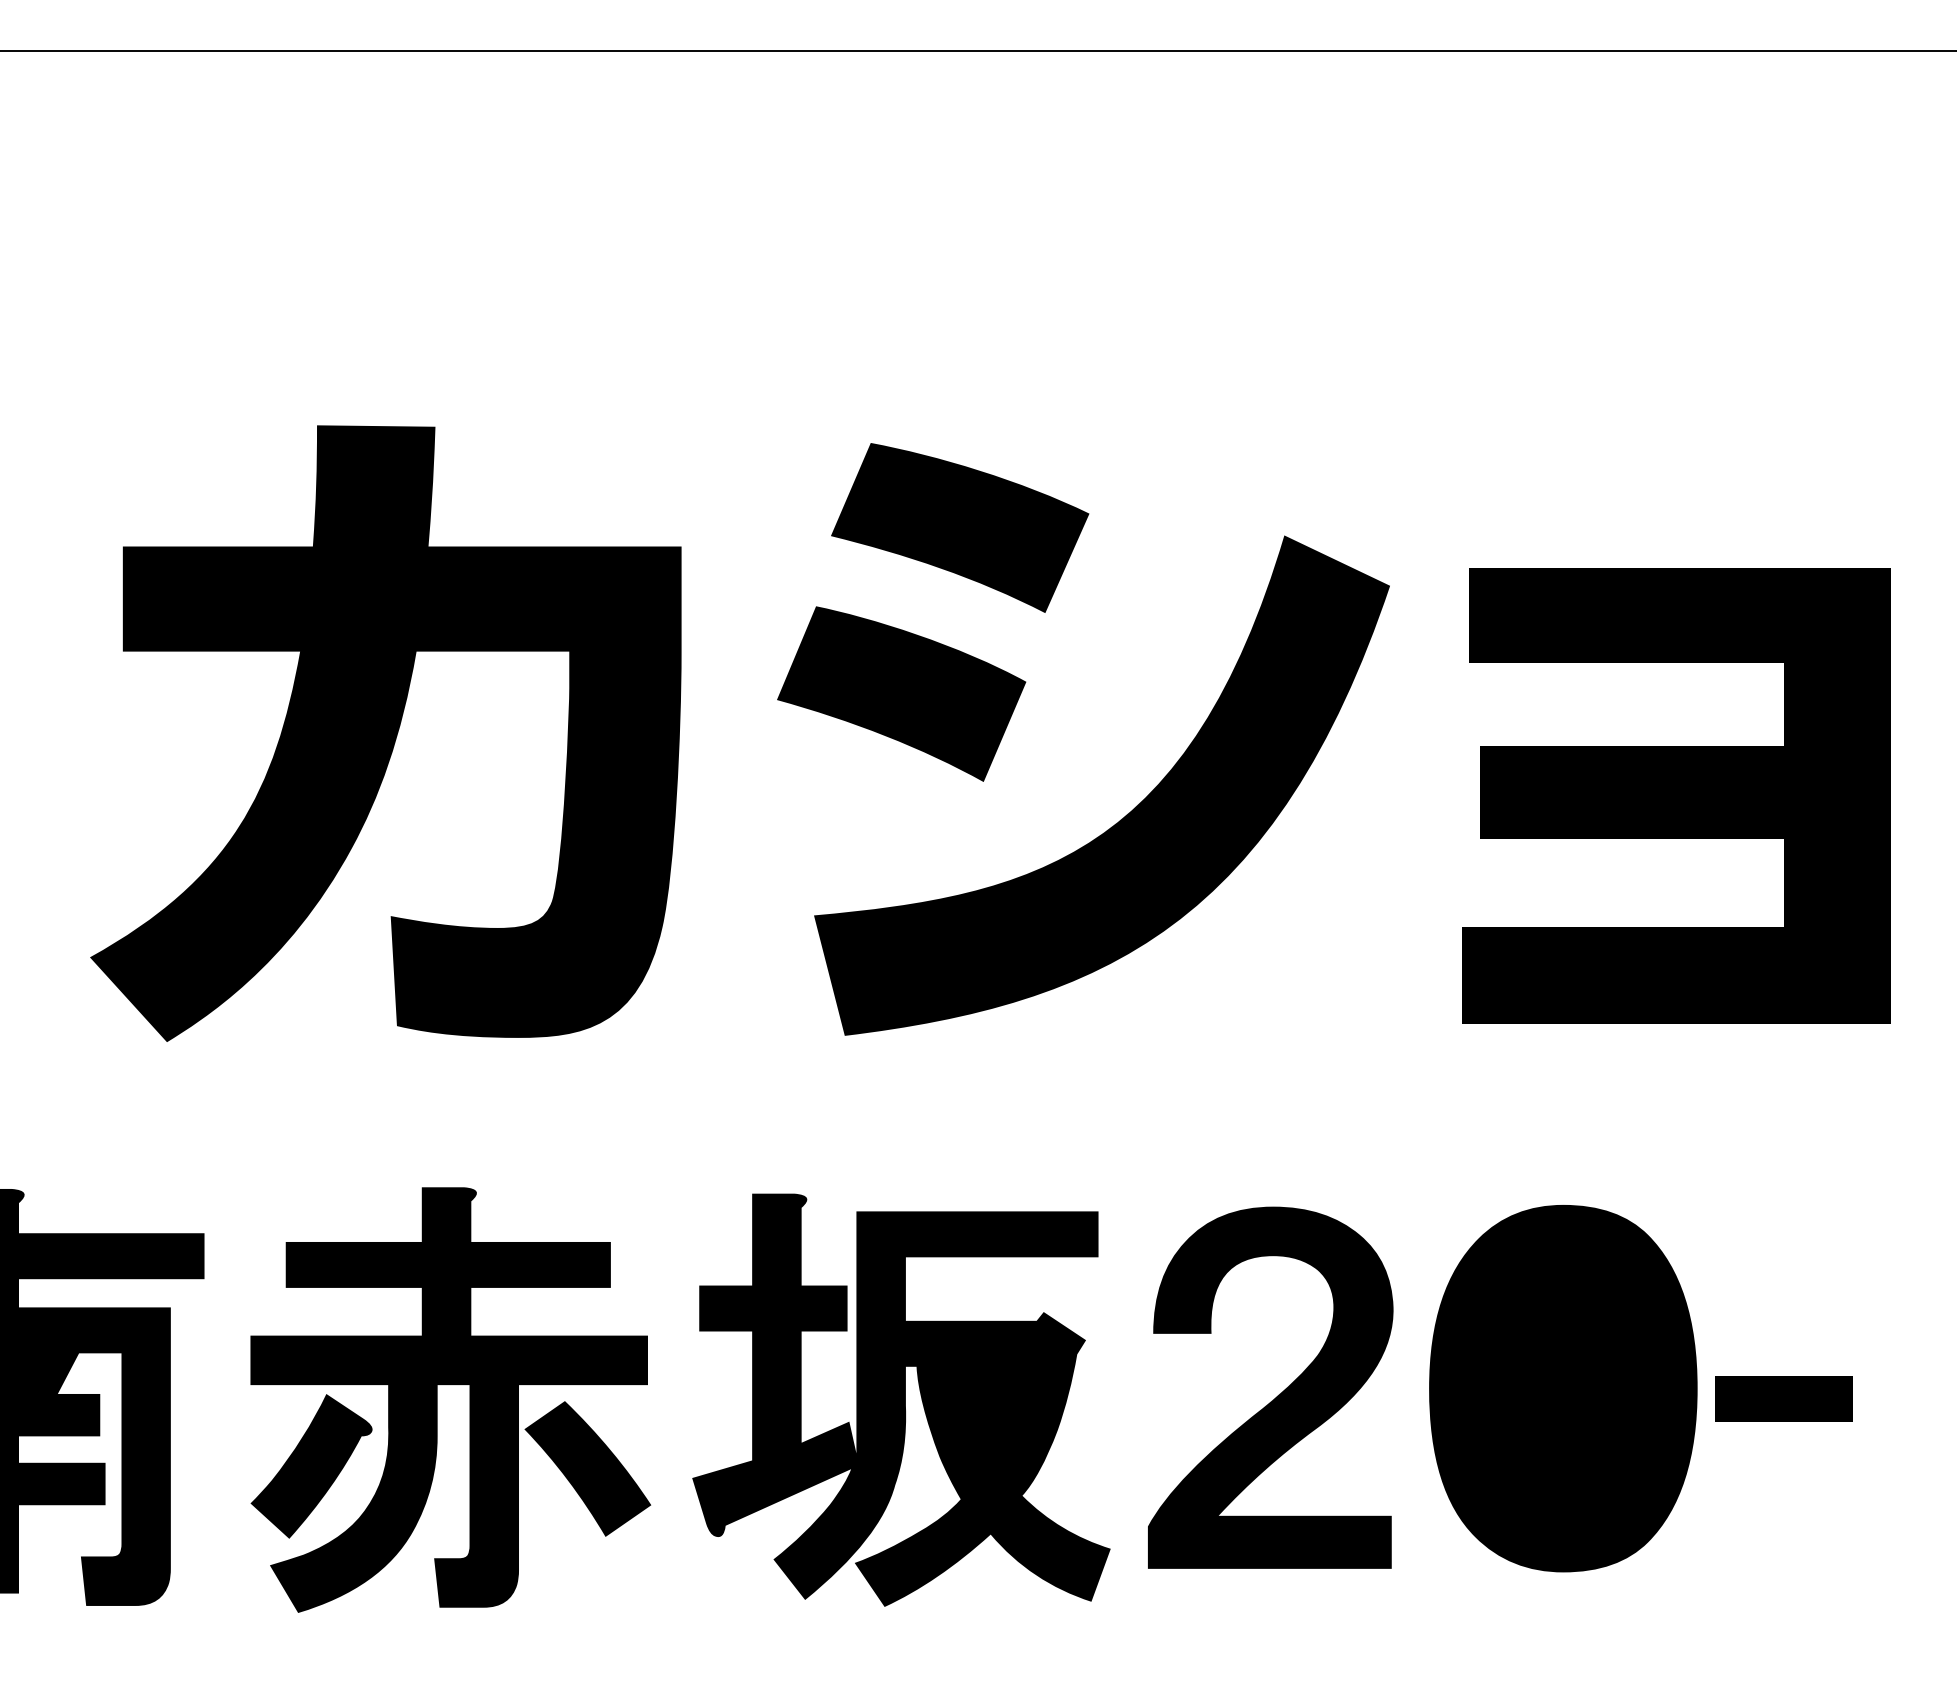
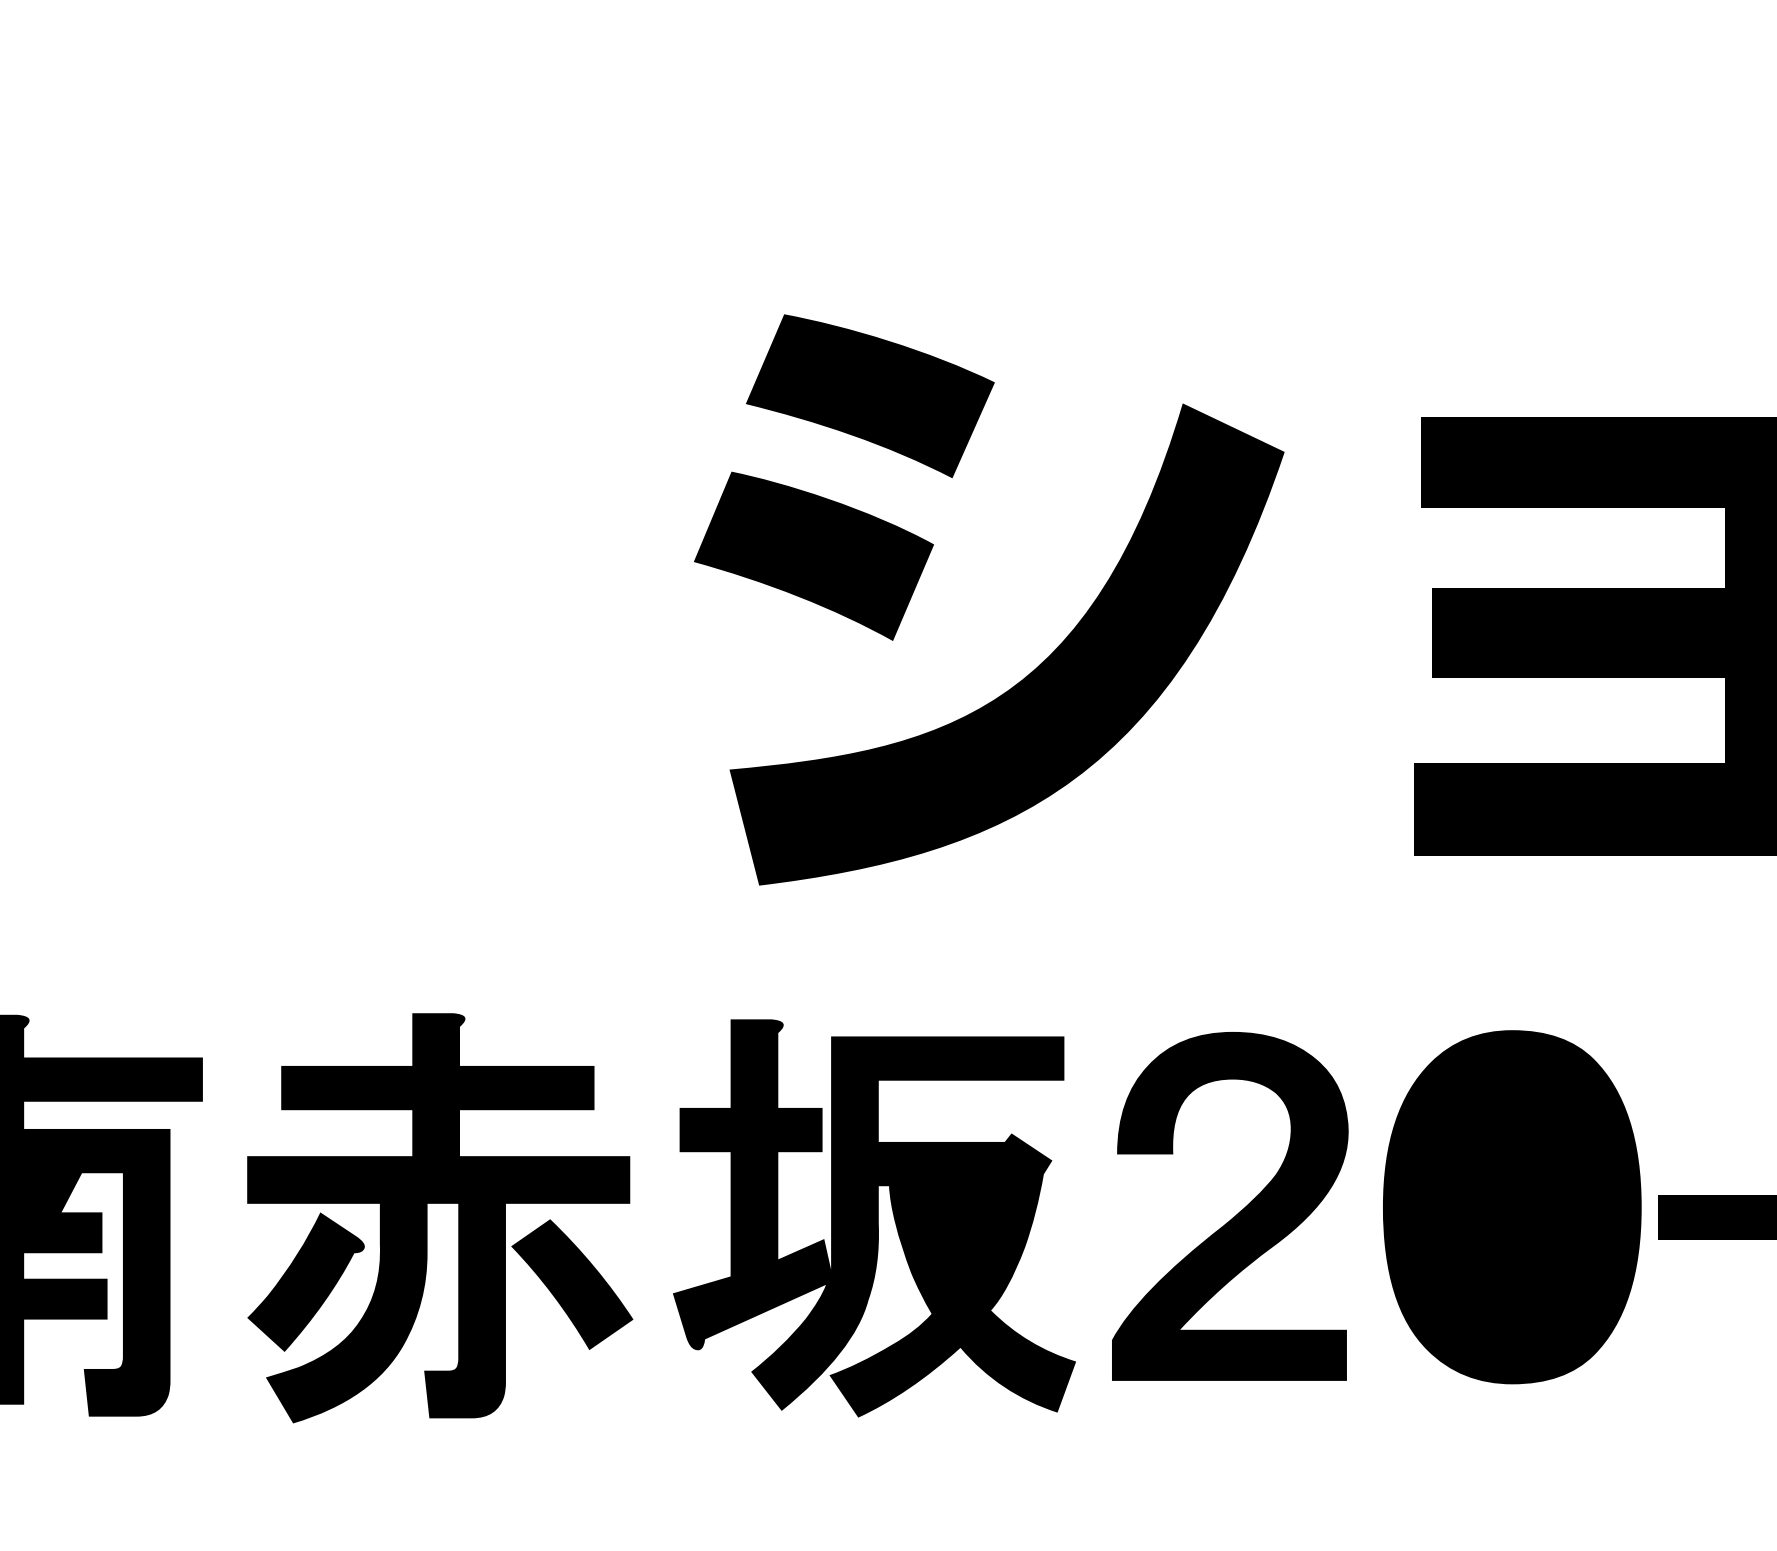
part: (1014, 710) -> (922, 572), moved
fill: (385, 733) -> (377, 575), removed

